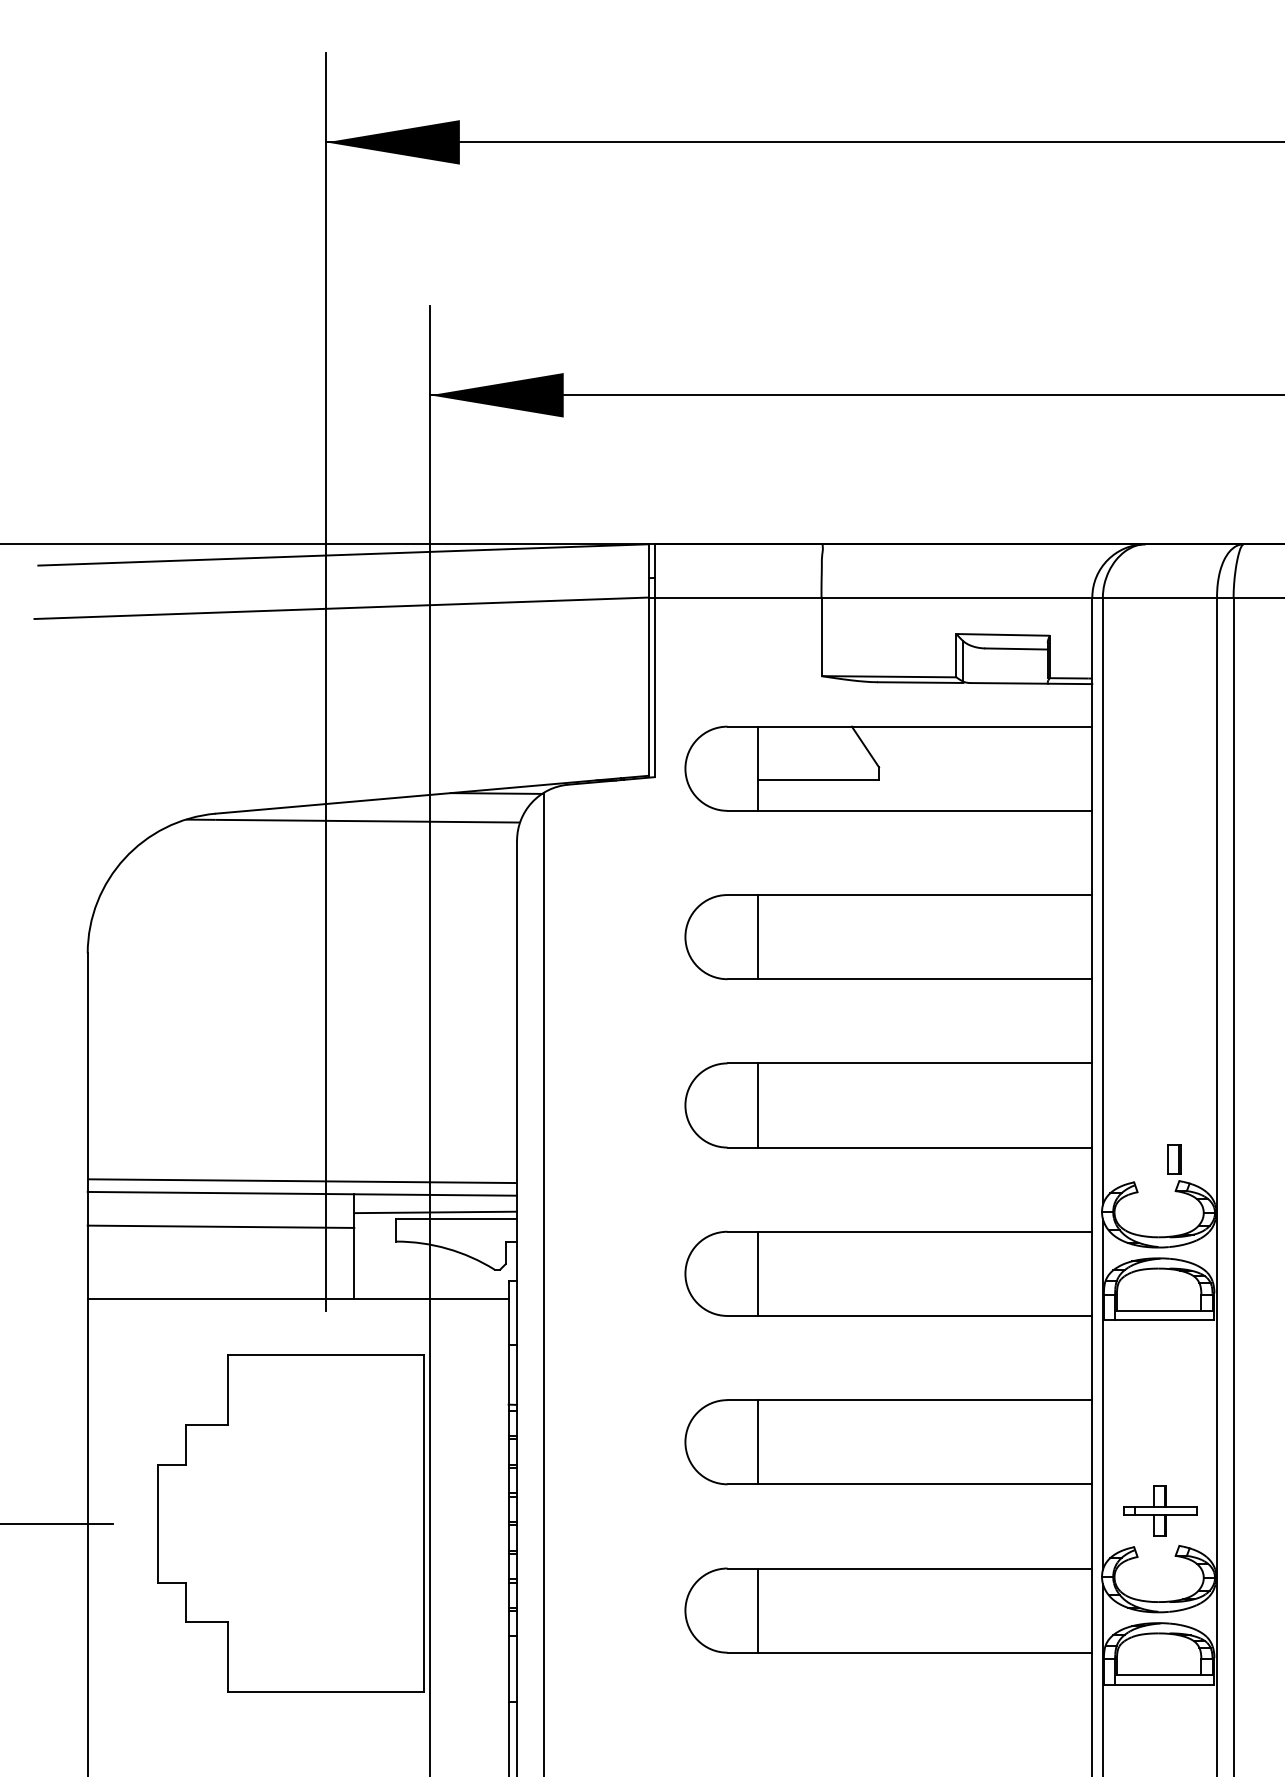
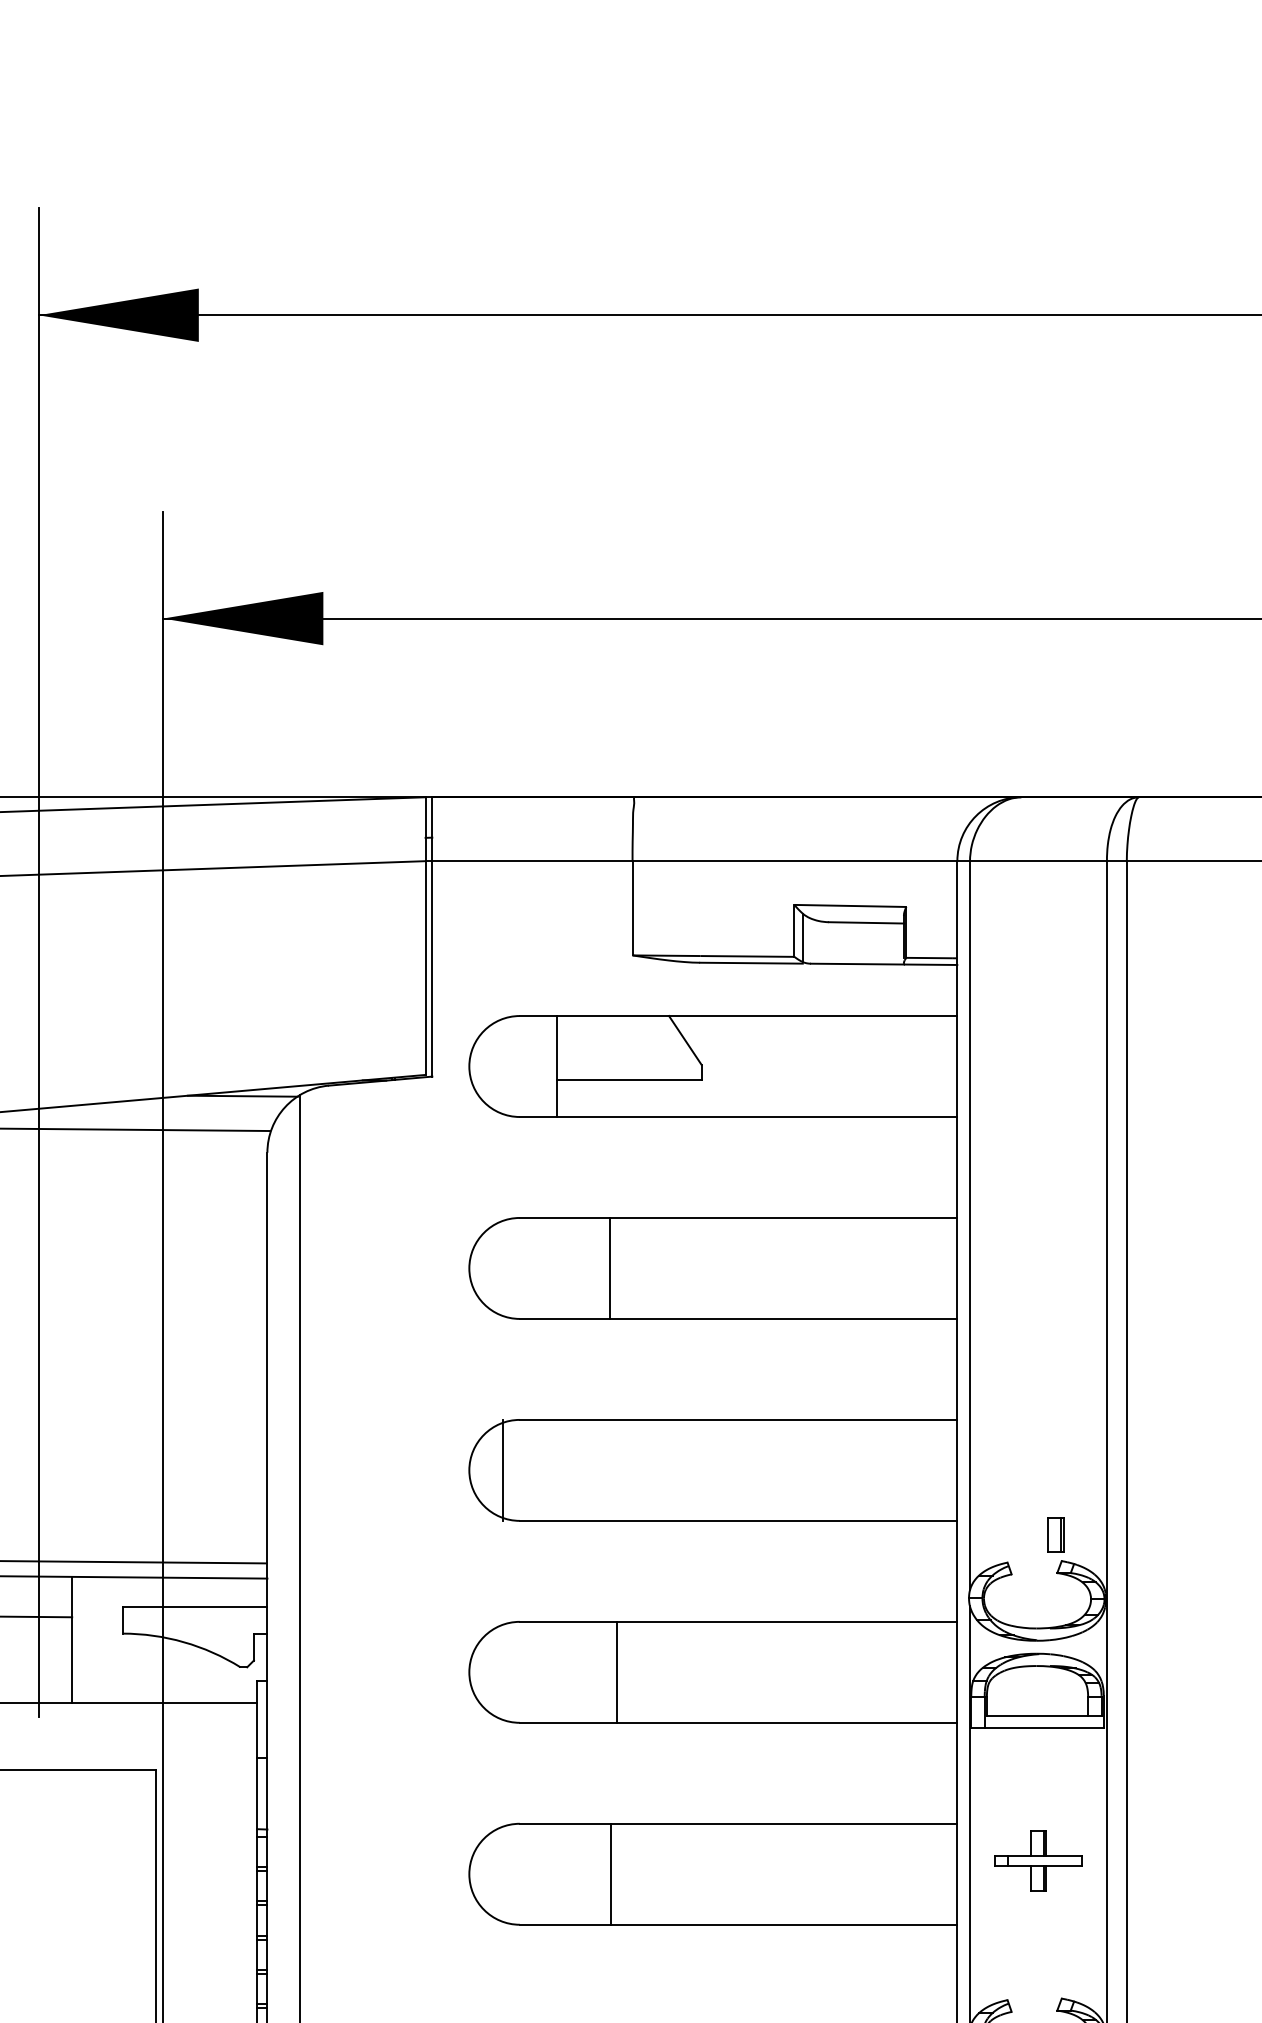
line: (758, 937) -> (609, 1268), moved
line: (758, 1105) -> (503, 1470), moved
line: (435, 1212) -> (169, 1598), removed
line: (758, 1273) -> (616, 1671), moved
line: (758, 1442) -> (610, 1874), moved
part: (1160, 1510) -> (1039, 1860), moved

